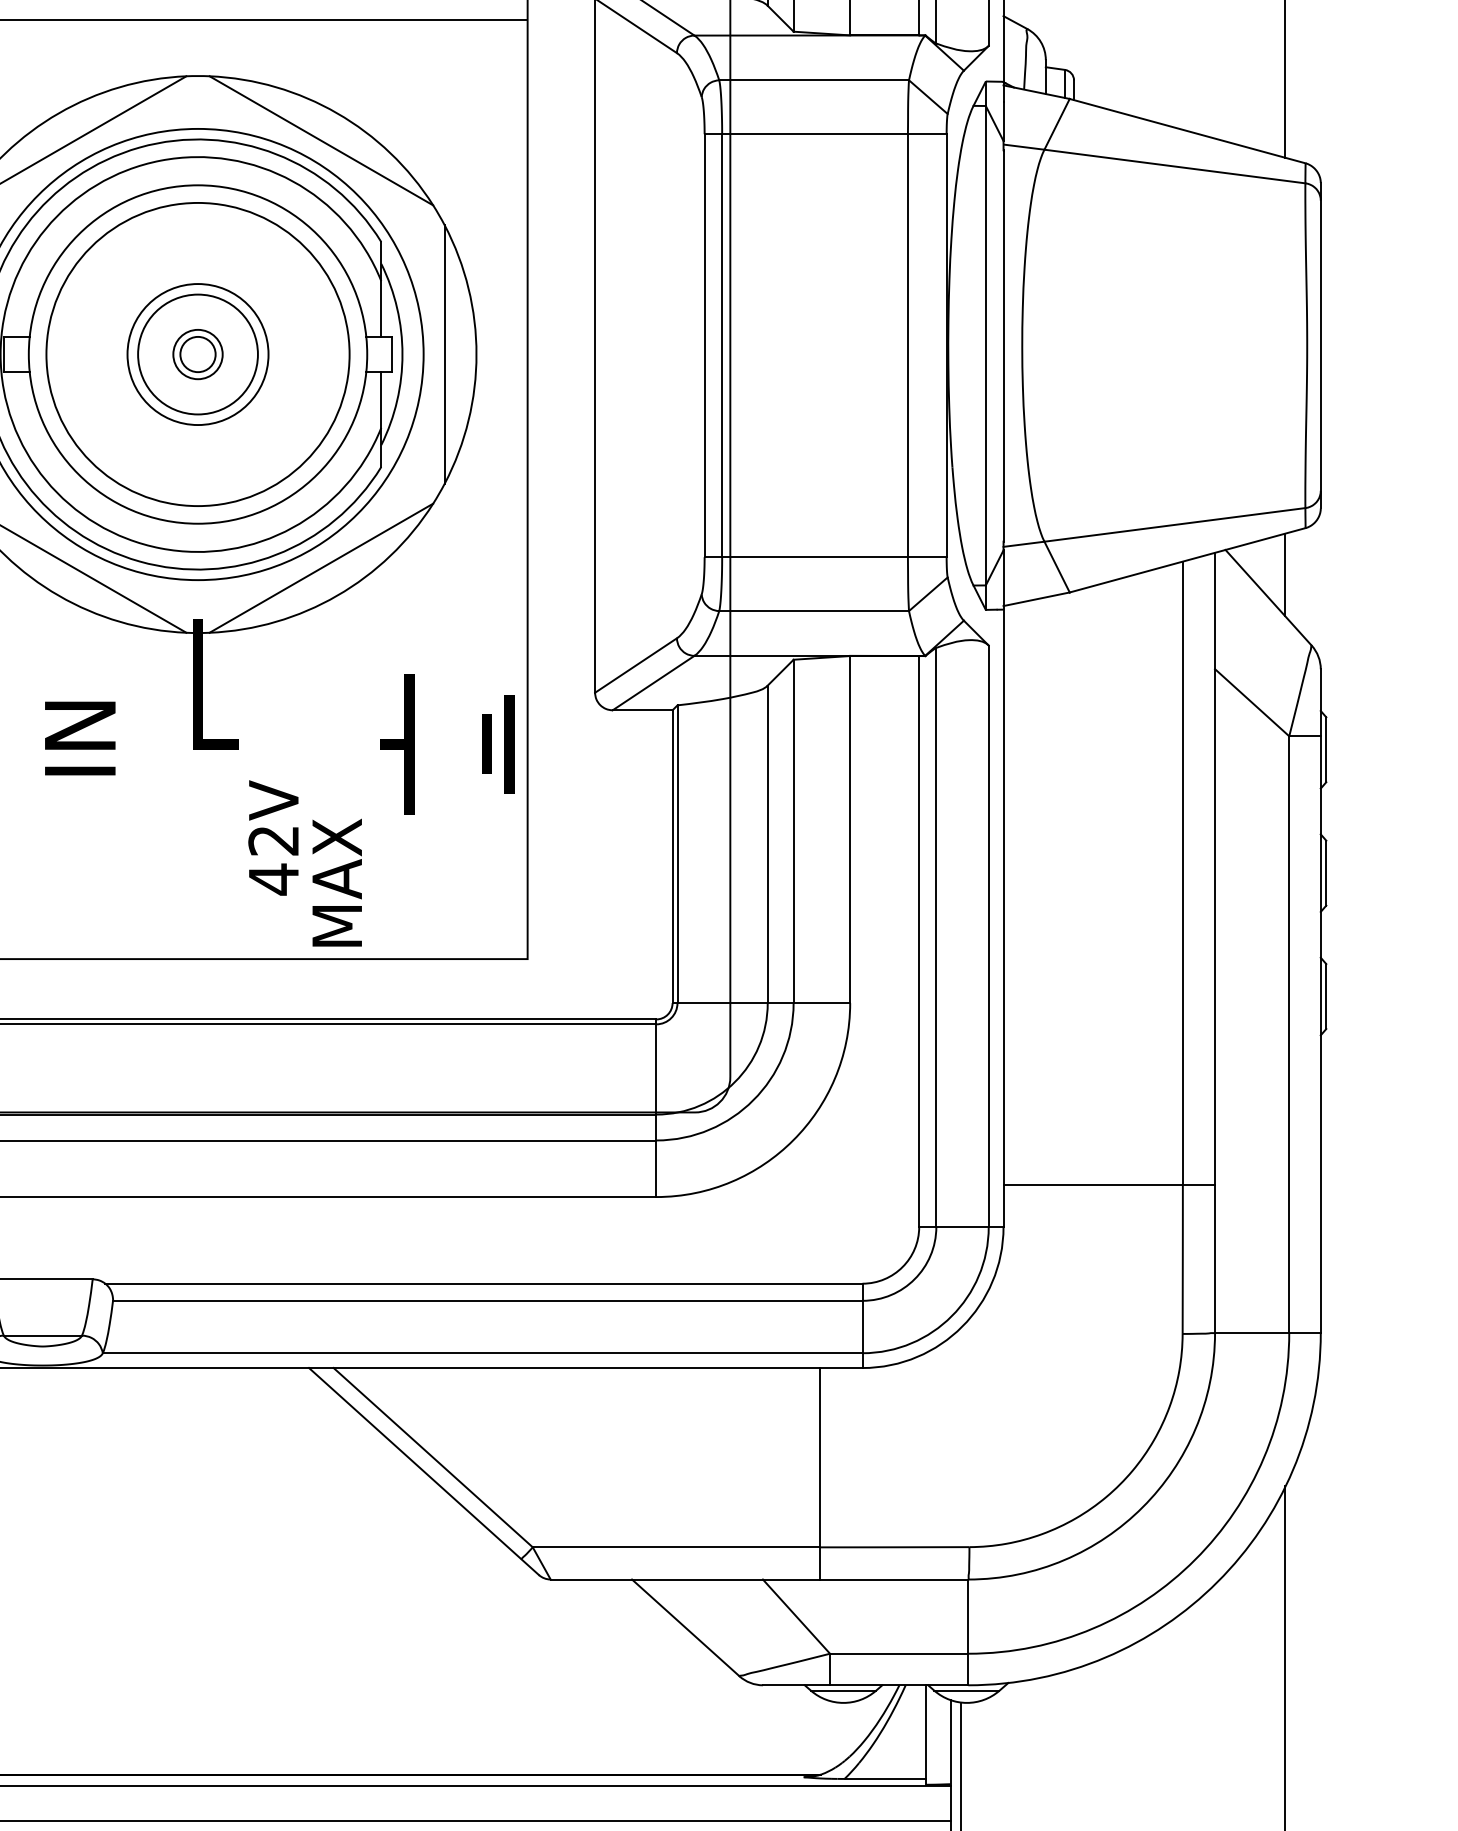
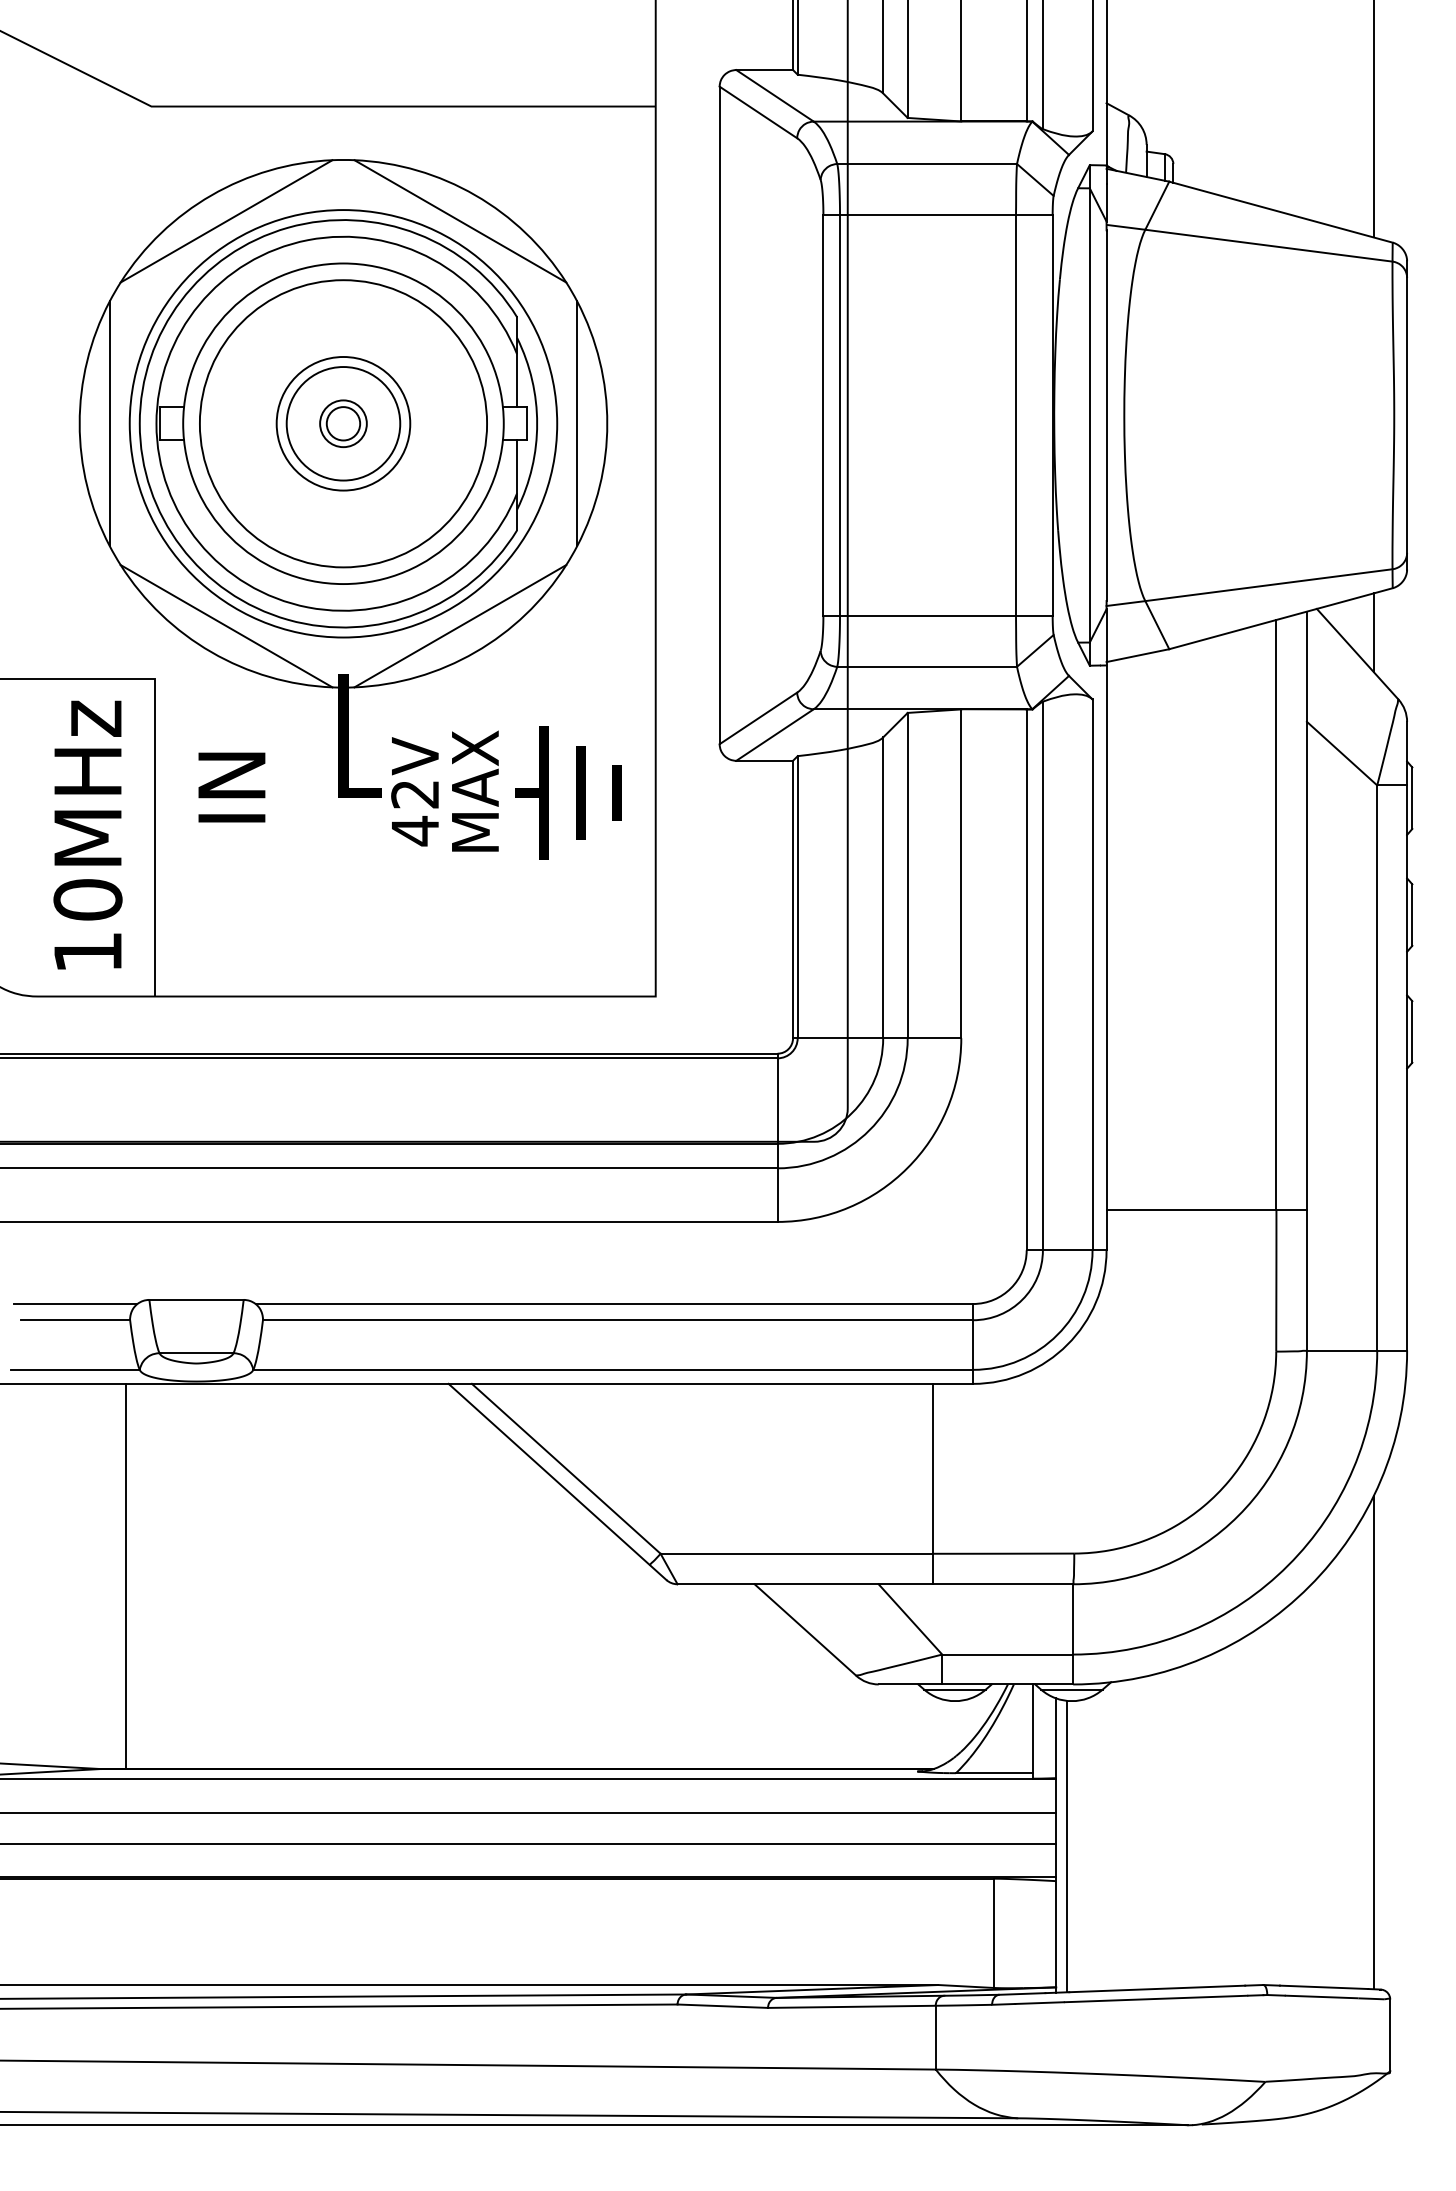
line: (509, 743) -> (580, 792), moved
text: (272, 837) -> (414, 791), moved
text: (337, 882) -> (475, 790), moved

